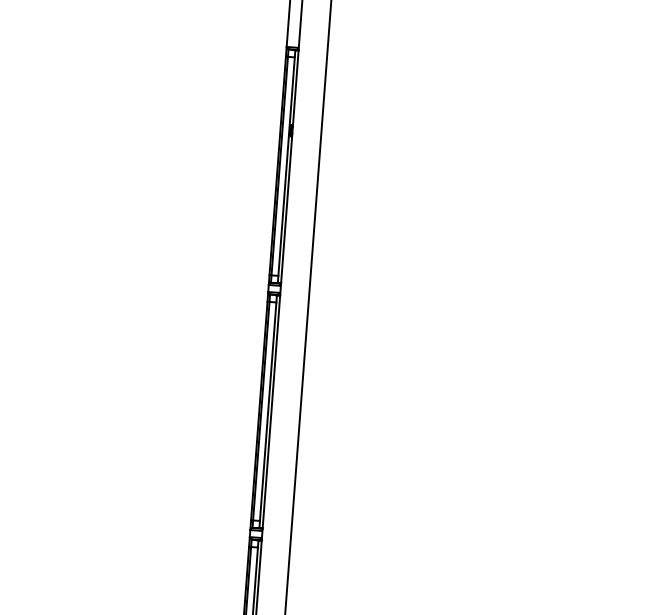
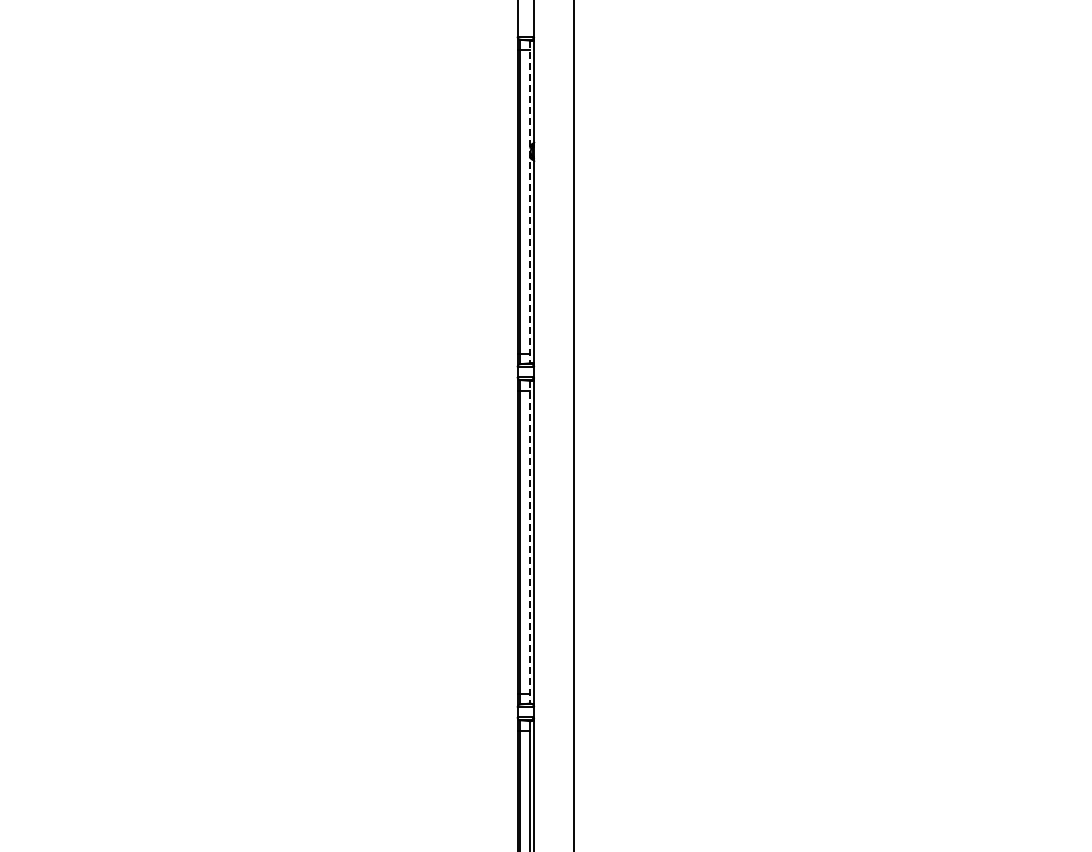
line: (286, 166) -> (529, 202), solid -> dashed
line: (267, 411) -> (529, 542), solid -> dashed

